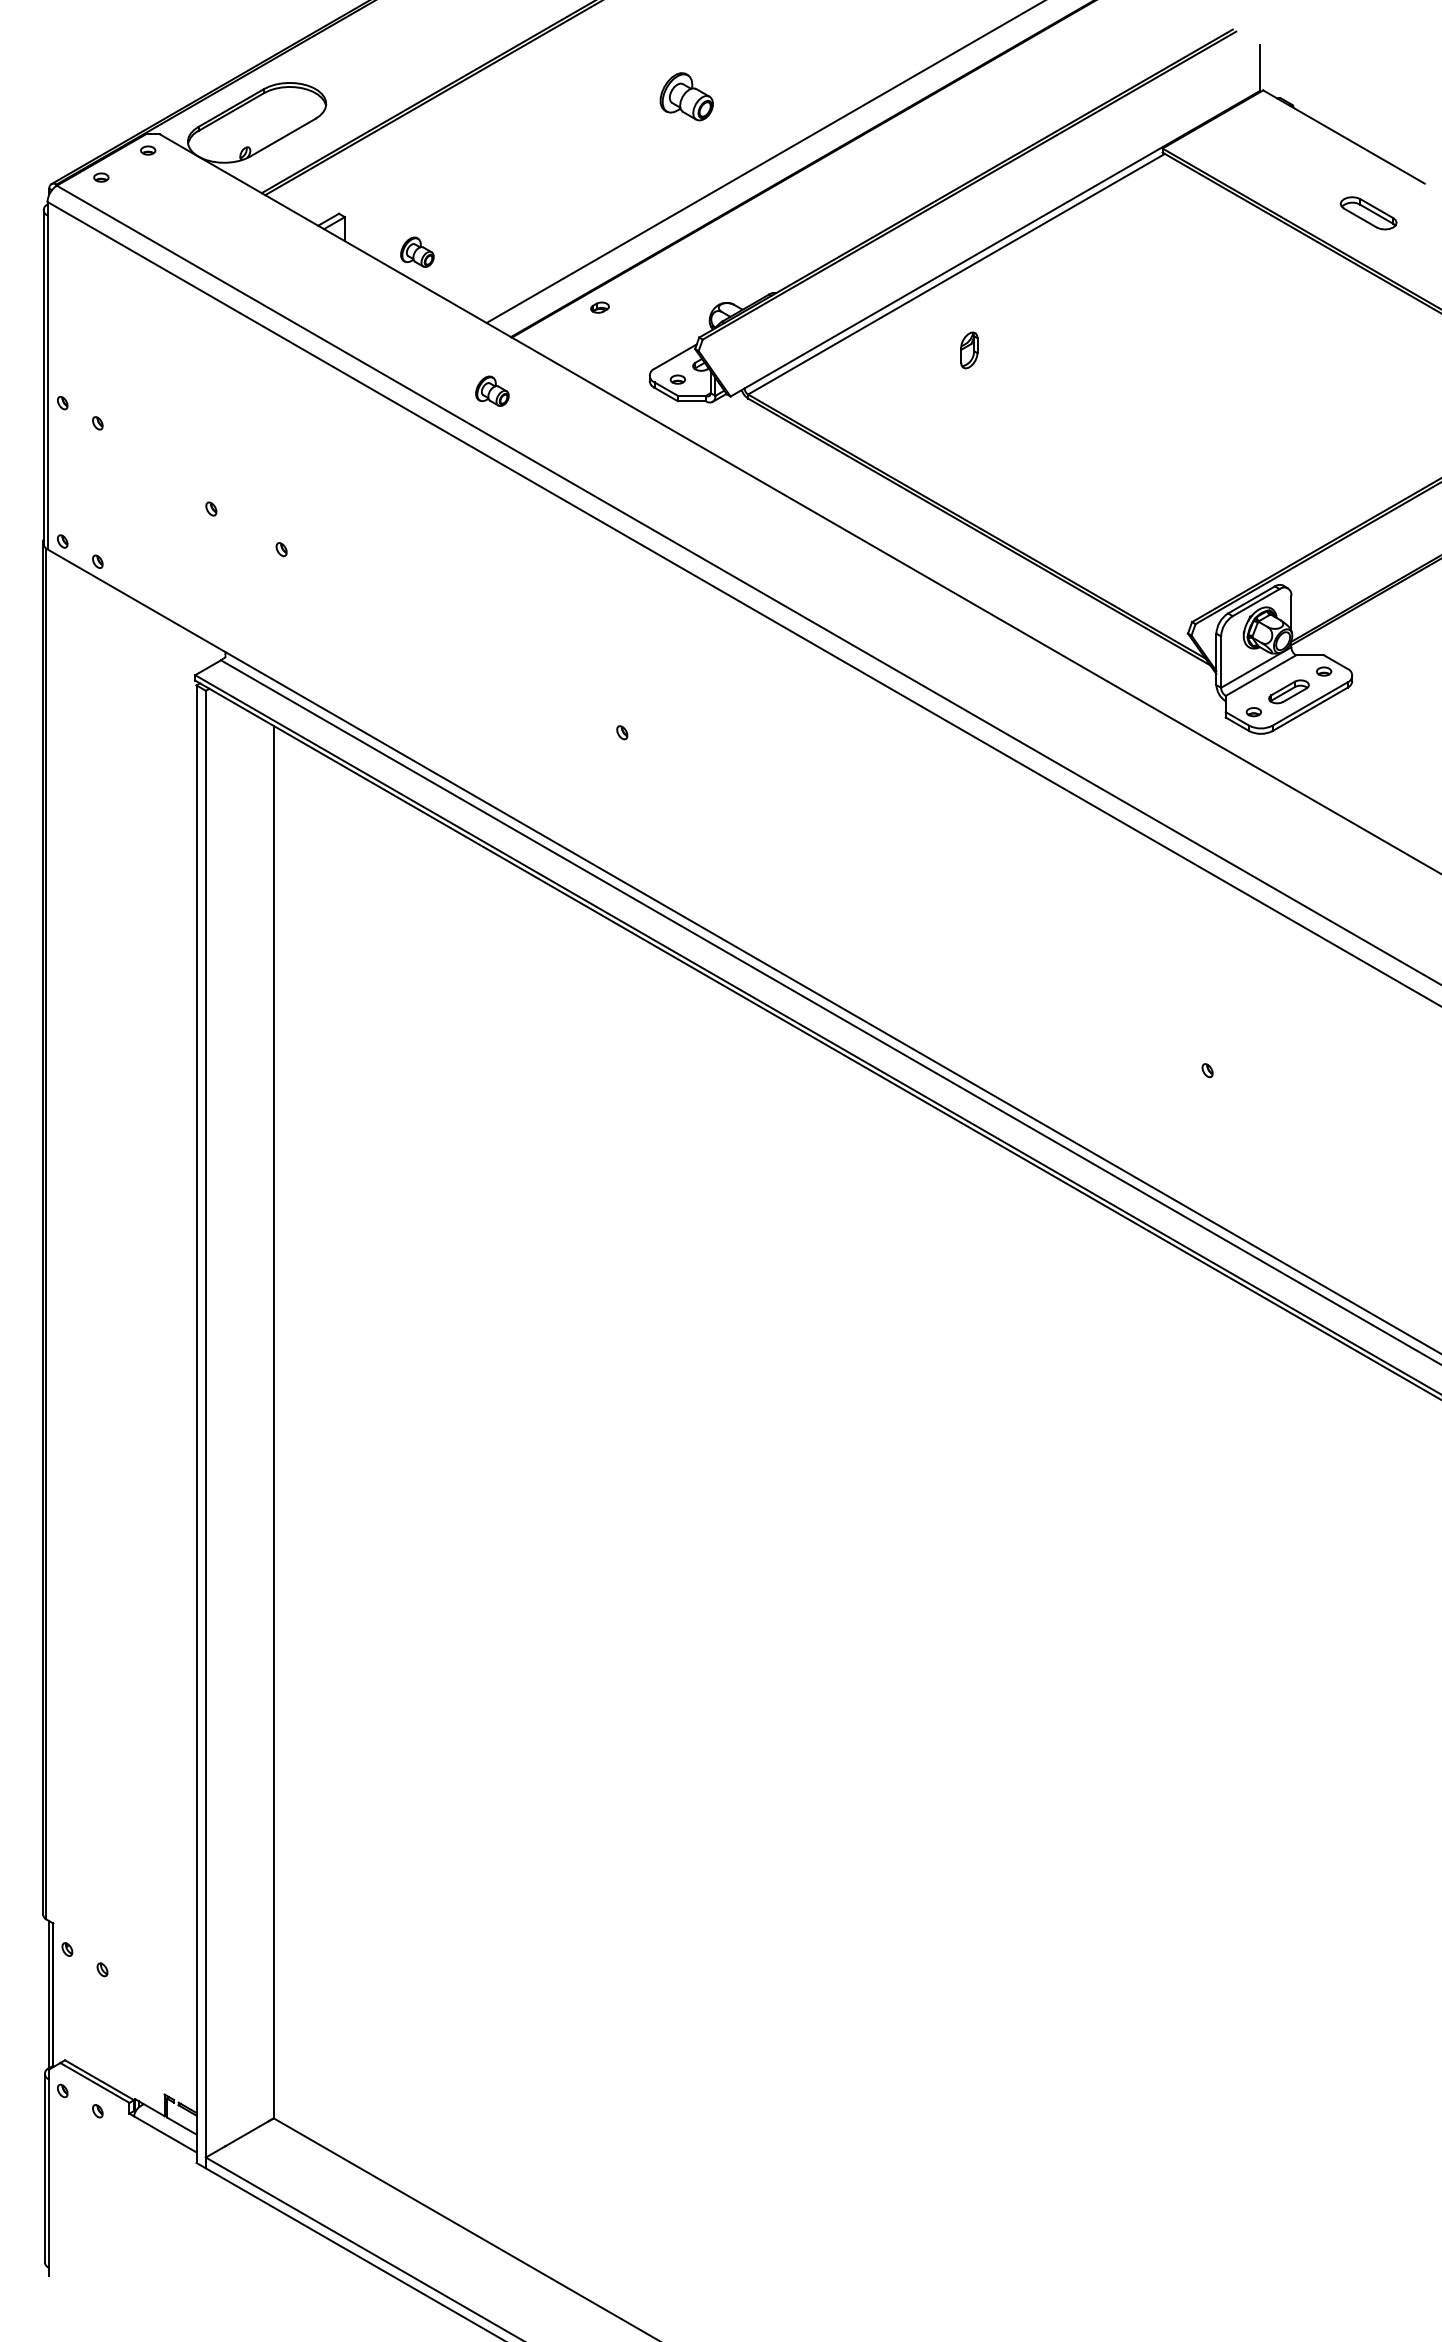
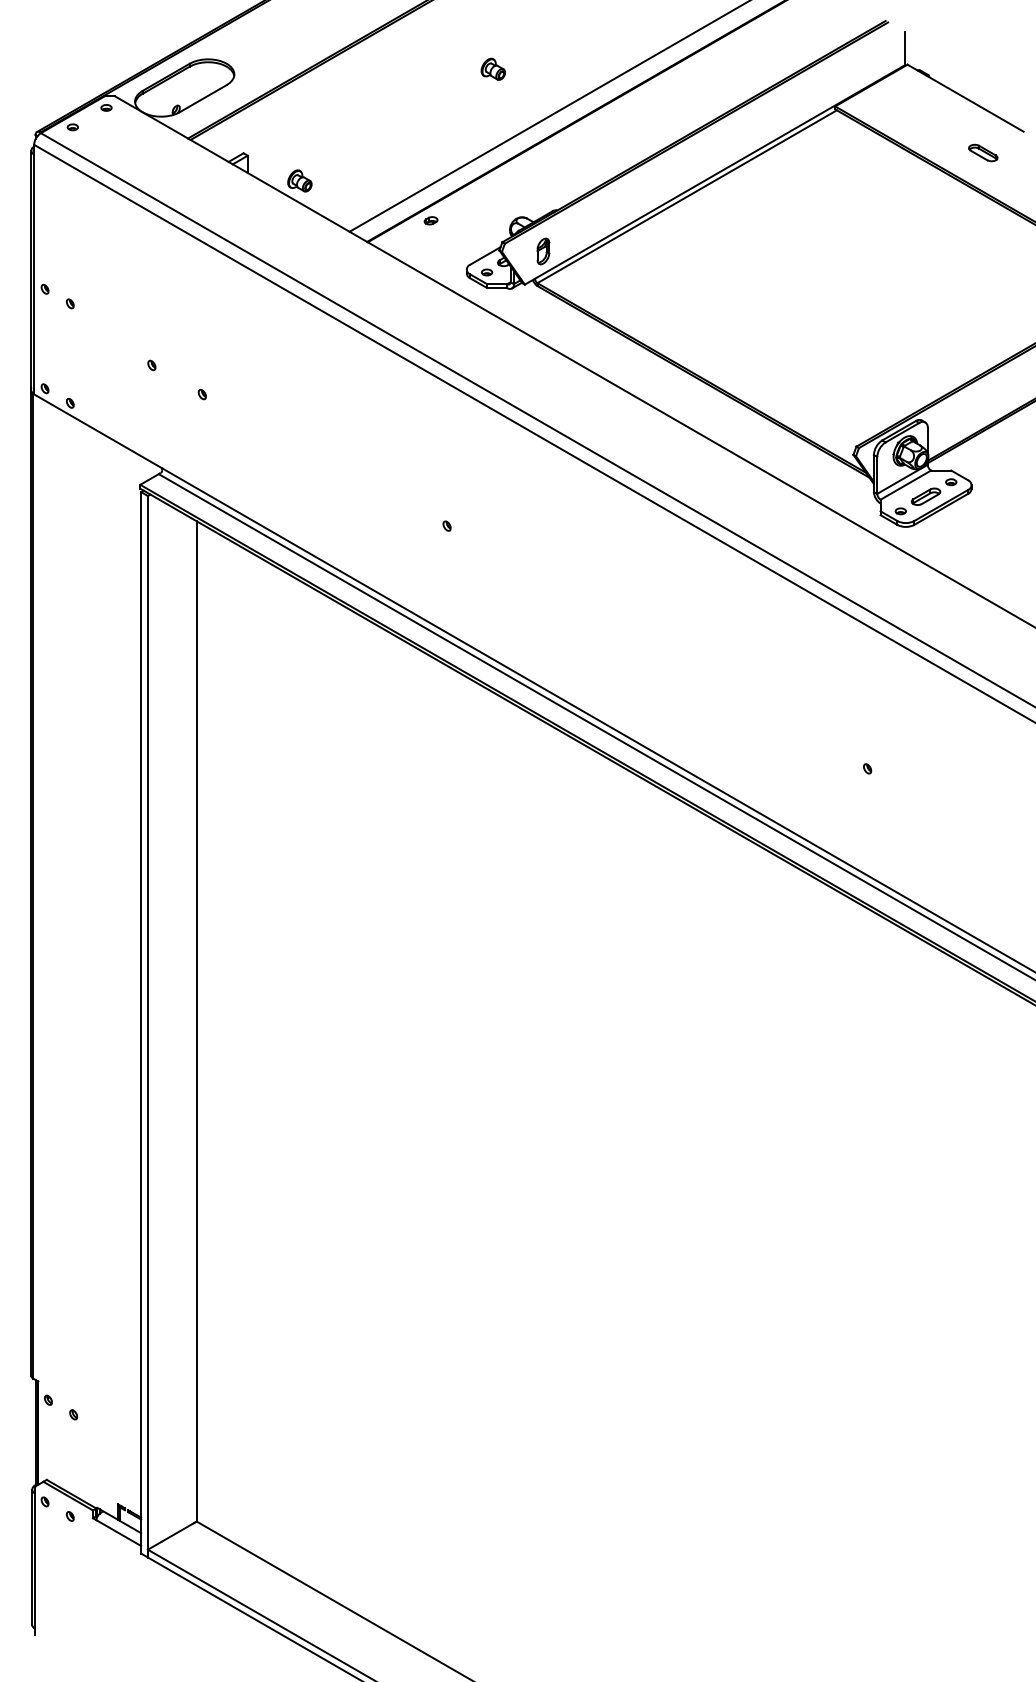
part: (686, 96) -> (493, 69), size x0.62
part: (1368, 213) -> (983, 153), size x0.71
part: (969, 350) -> (543, 251), moved
part: (492, 390) -> (353, 280), removed

